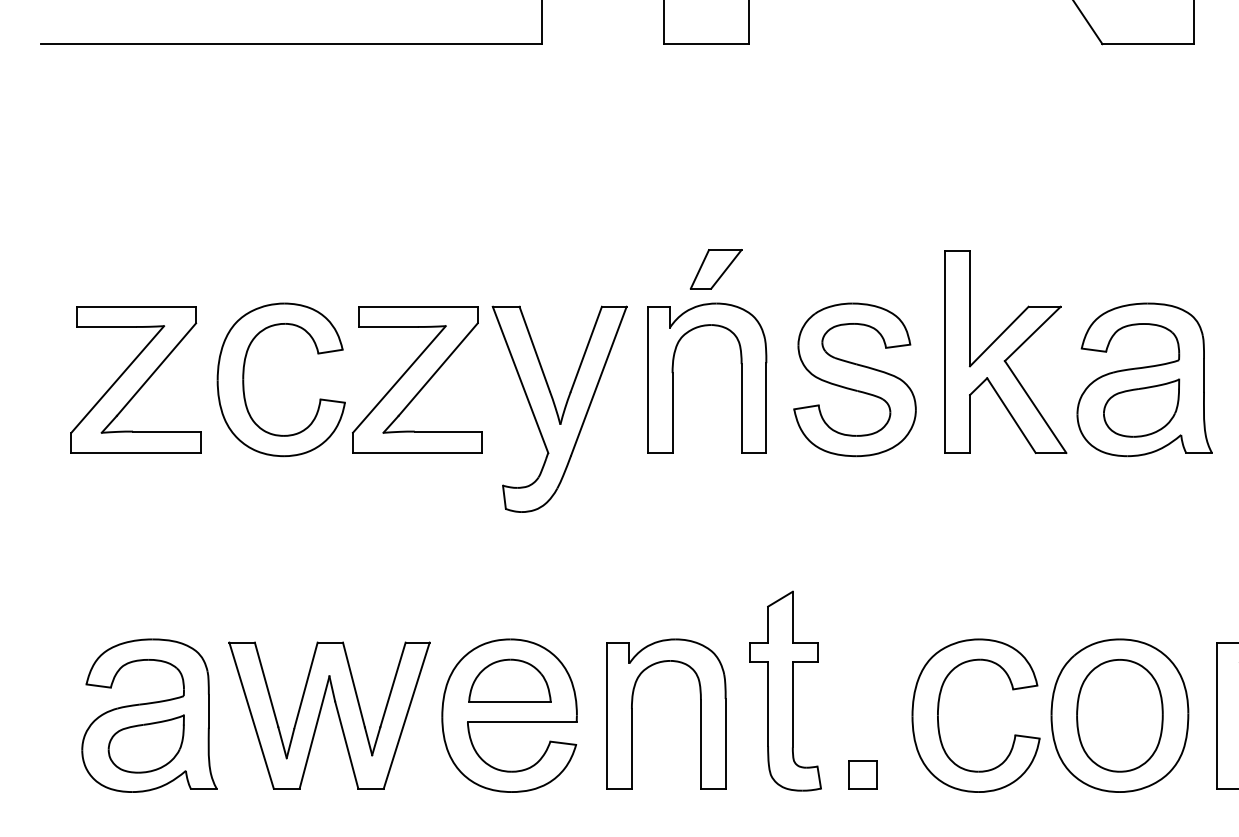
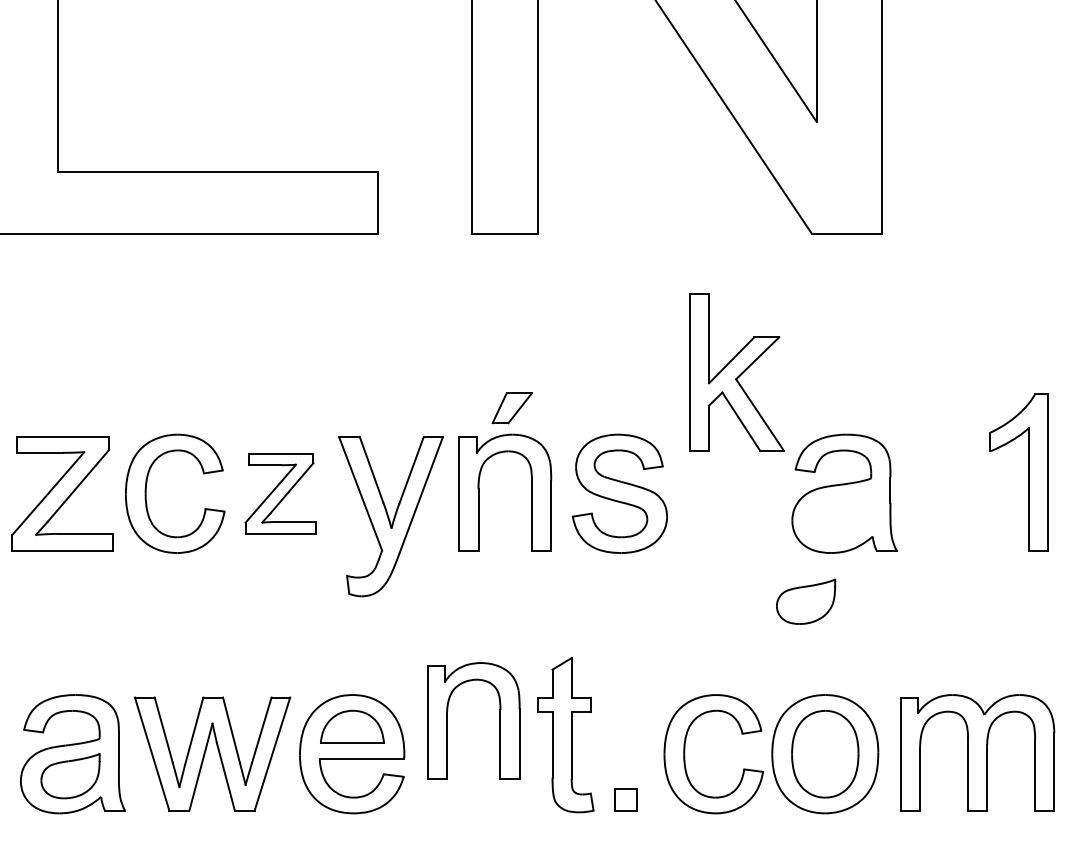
part: (1005, 352) -> (736, 372), moved
part: (417, 379) -> (280, 493), size x0.7
part: (1142, 407) -> (806, 601), moved
part: (632, 713) -> (447, 720), moved

